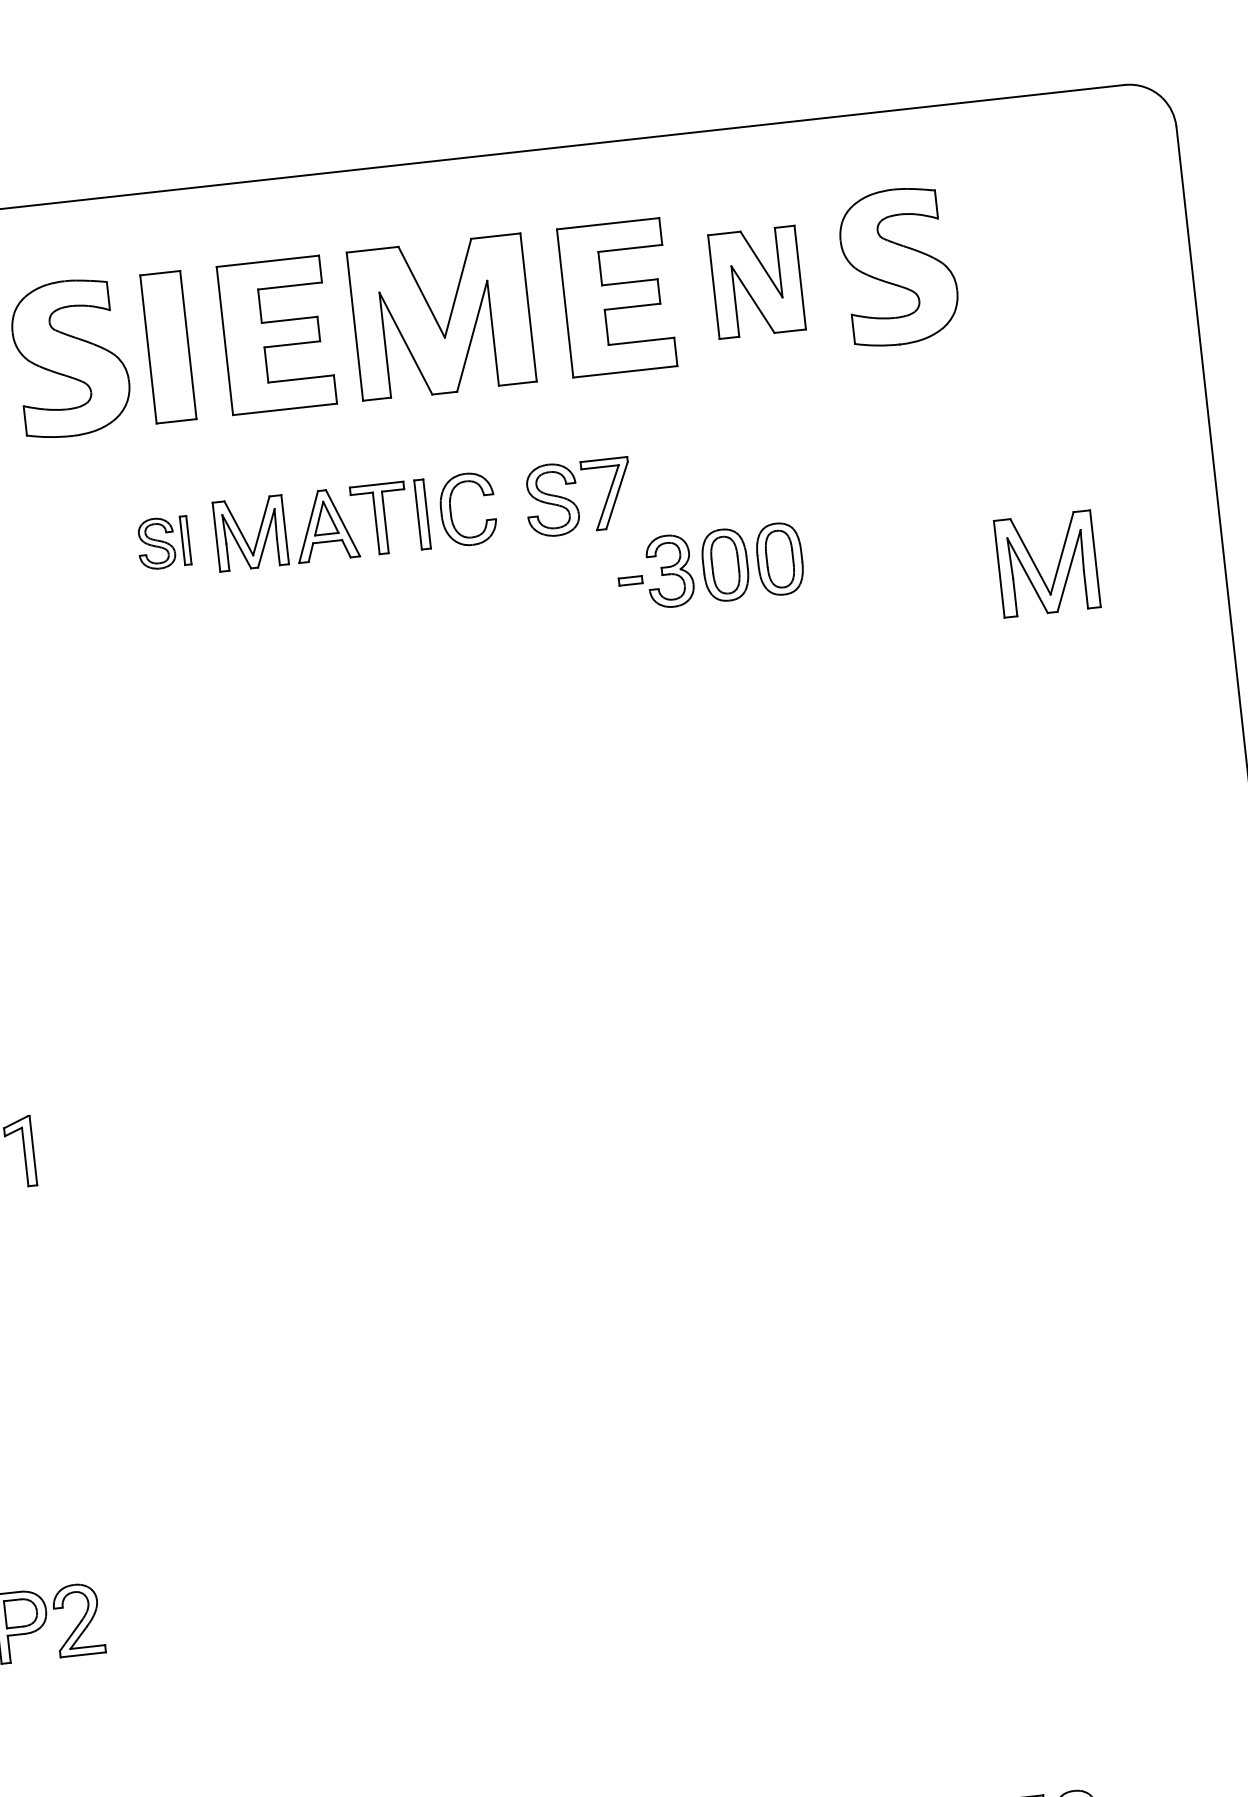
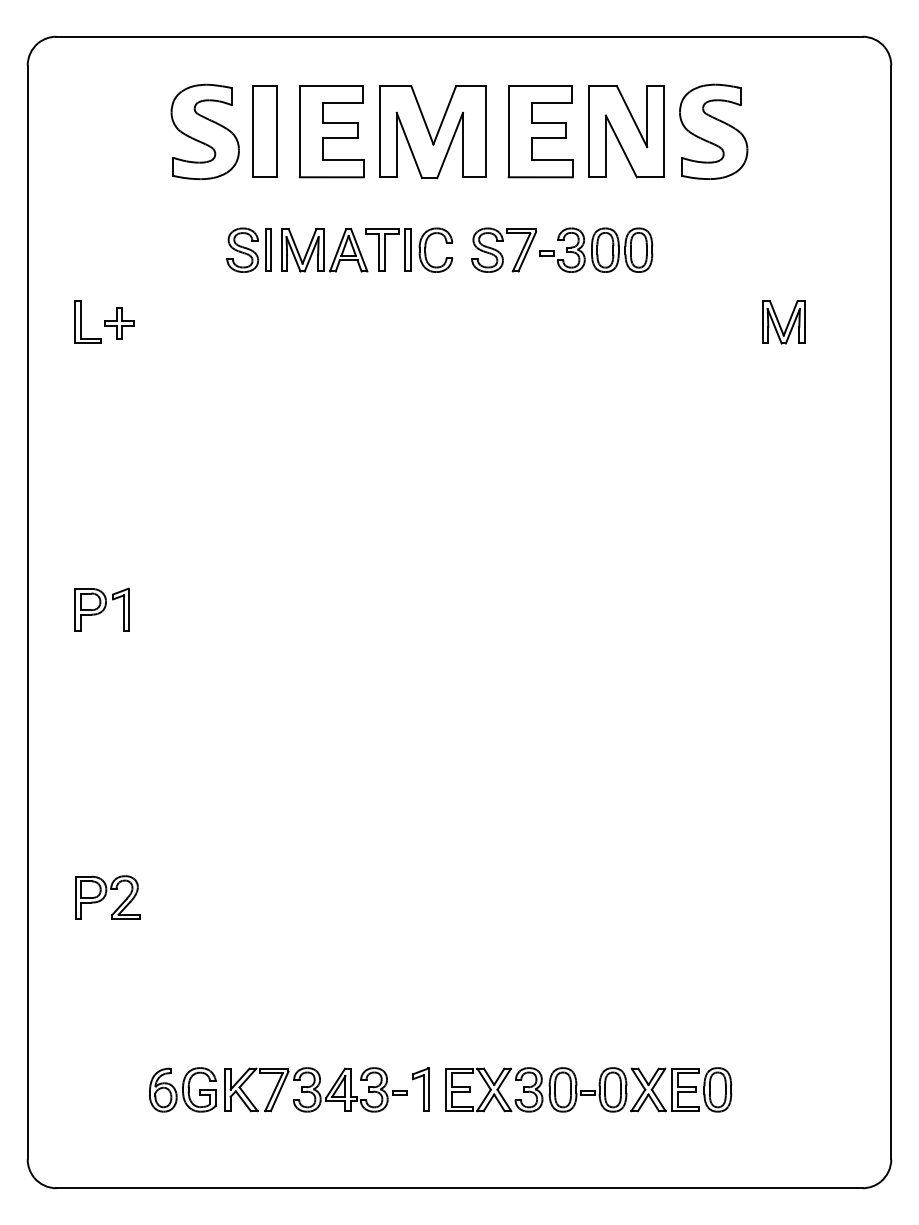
part: (756, 281) -> (626, 131), size x1.43
part: (162, 541) -> (248, 249), size x1.43
part: (1047, 564) -> (783, 322), size x0.71
part: (710, 565) -> (596, 249), moved

